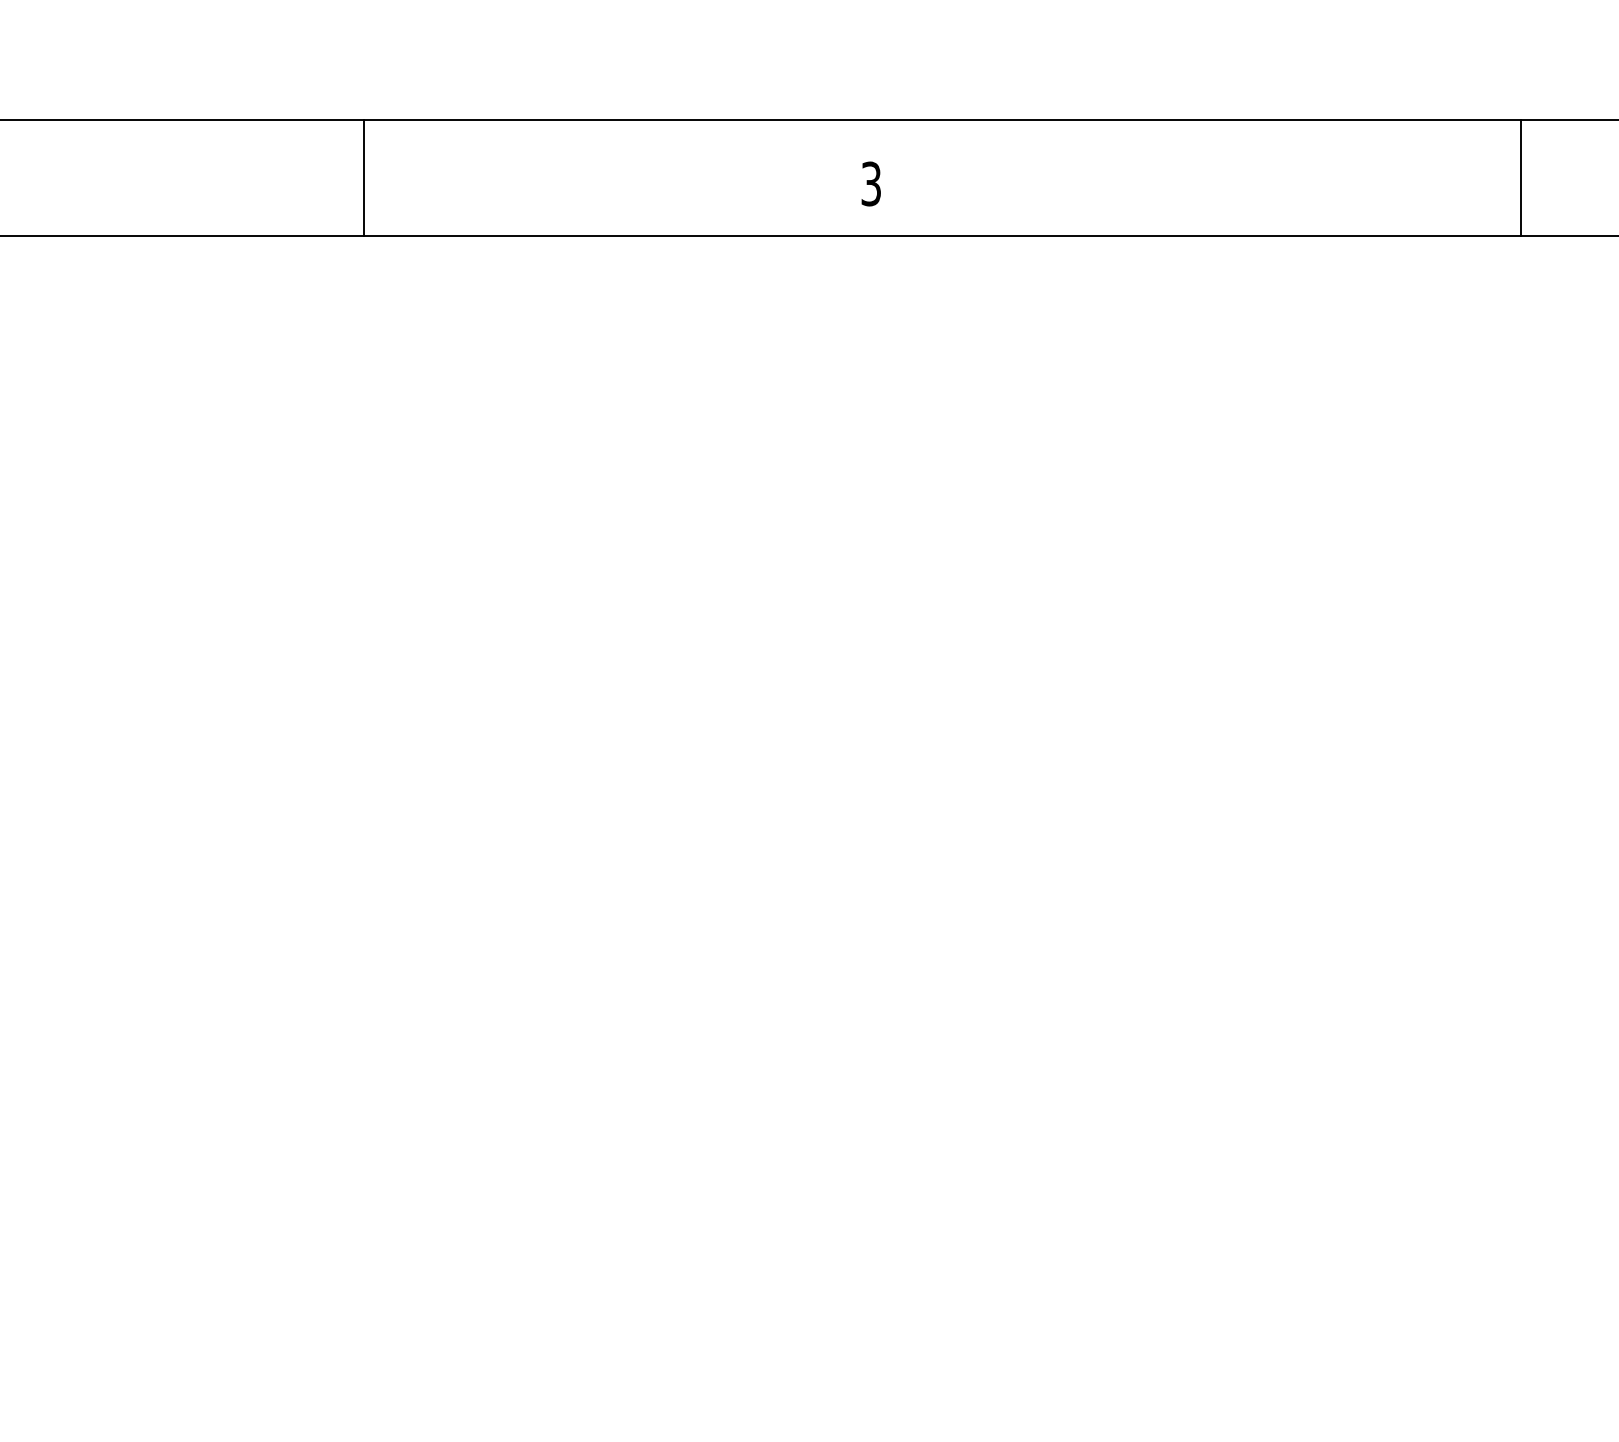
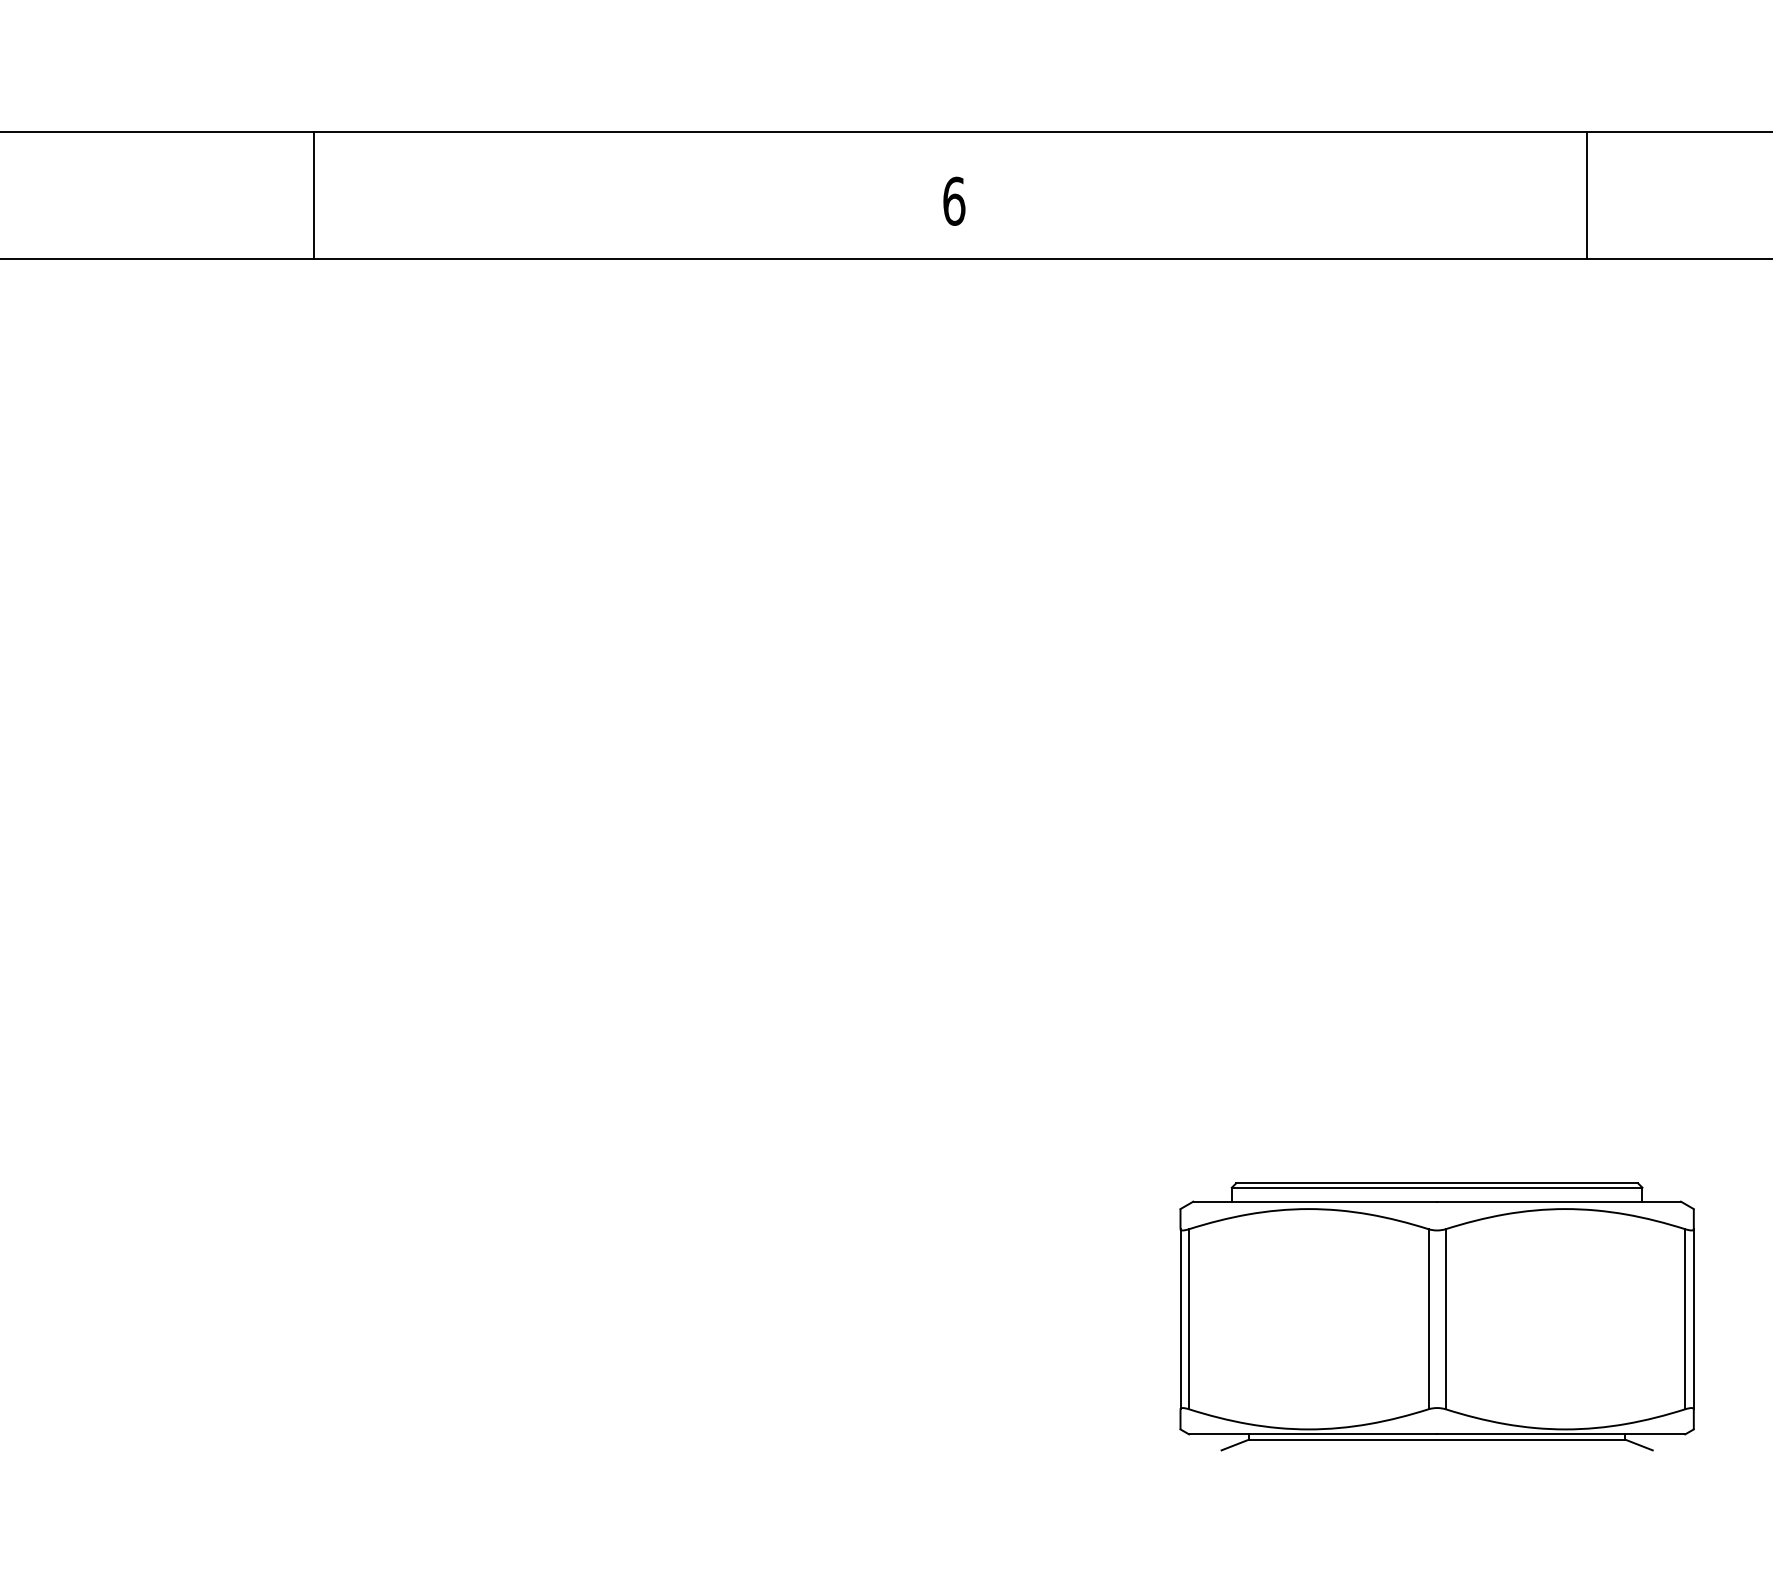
line: (363, 177) -> (314, 194), moved
line: (1520, 177) -> (1587, 194), moved
text: (871, 183) -> (954, 200), 3 -> 6
part: (1311, 1202) -> (1436, 1316), added

